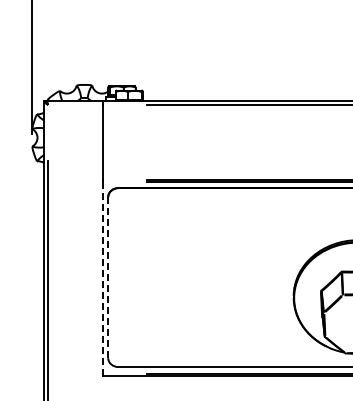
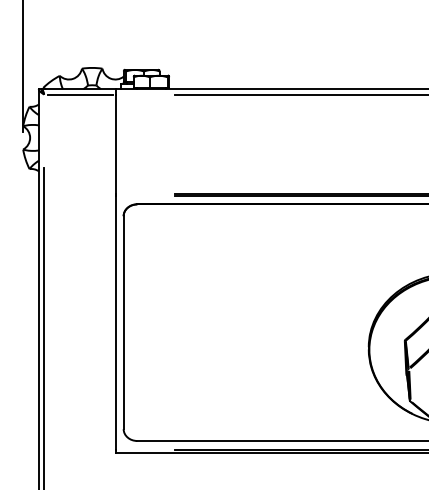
line: (74, 104) -> (79, 93), added
line: (108, 277) -> (123, 322), dashed -> solid
line: (102, 278) -> (116, 323), dashed -> solid

